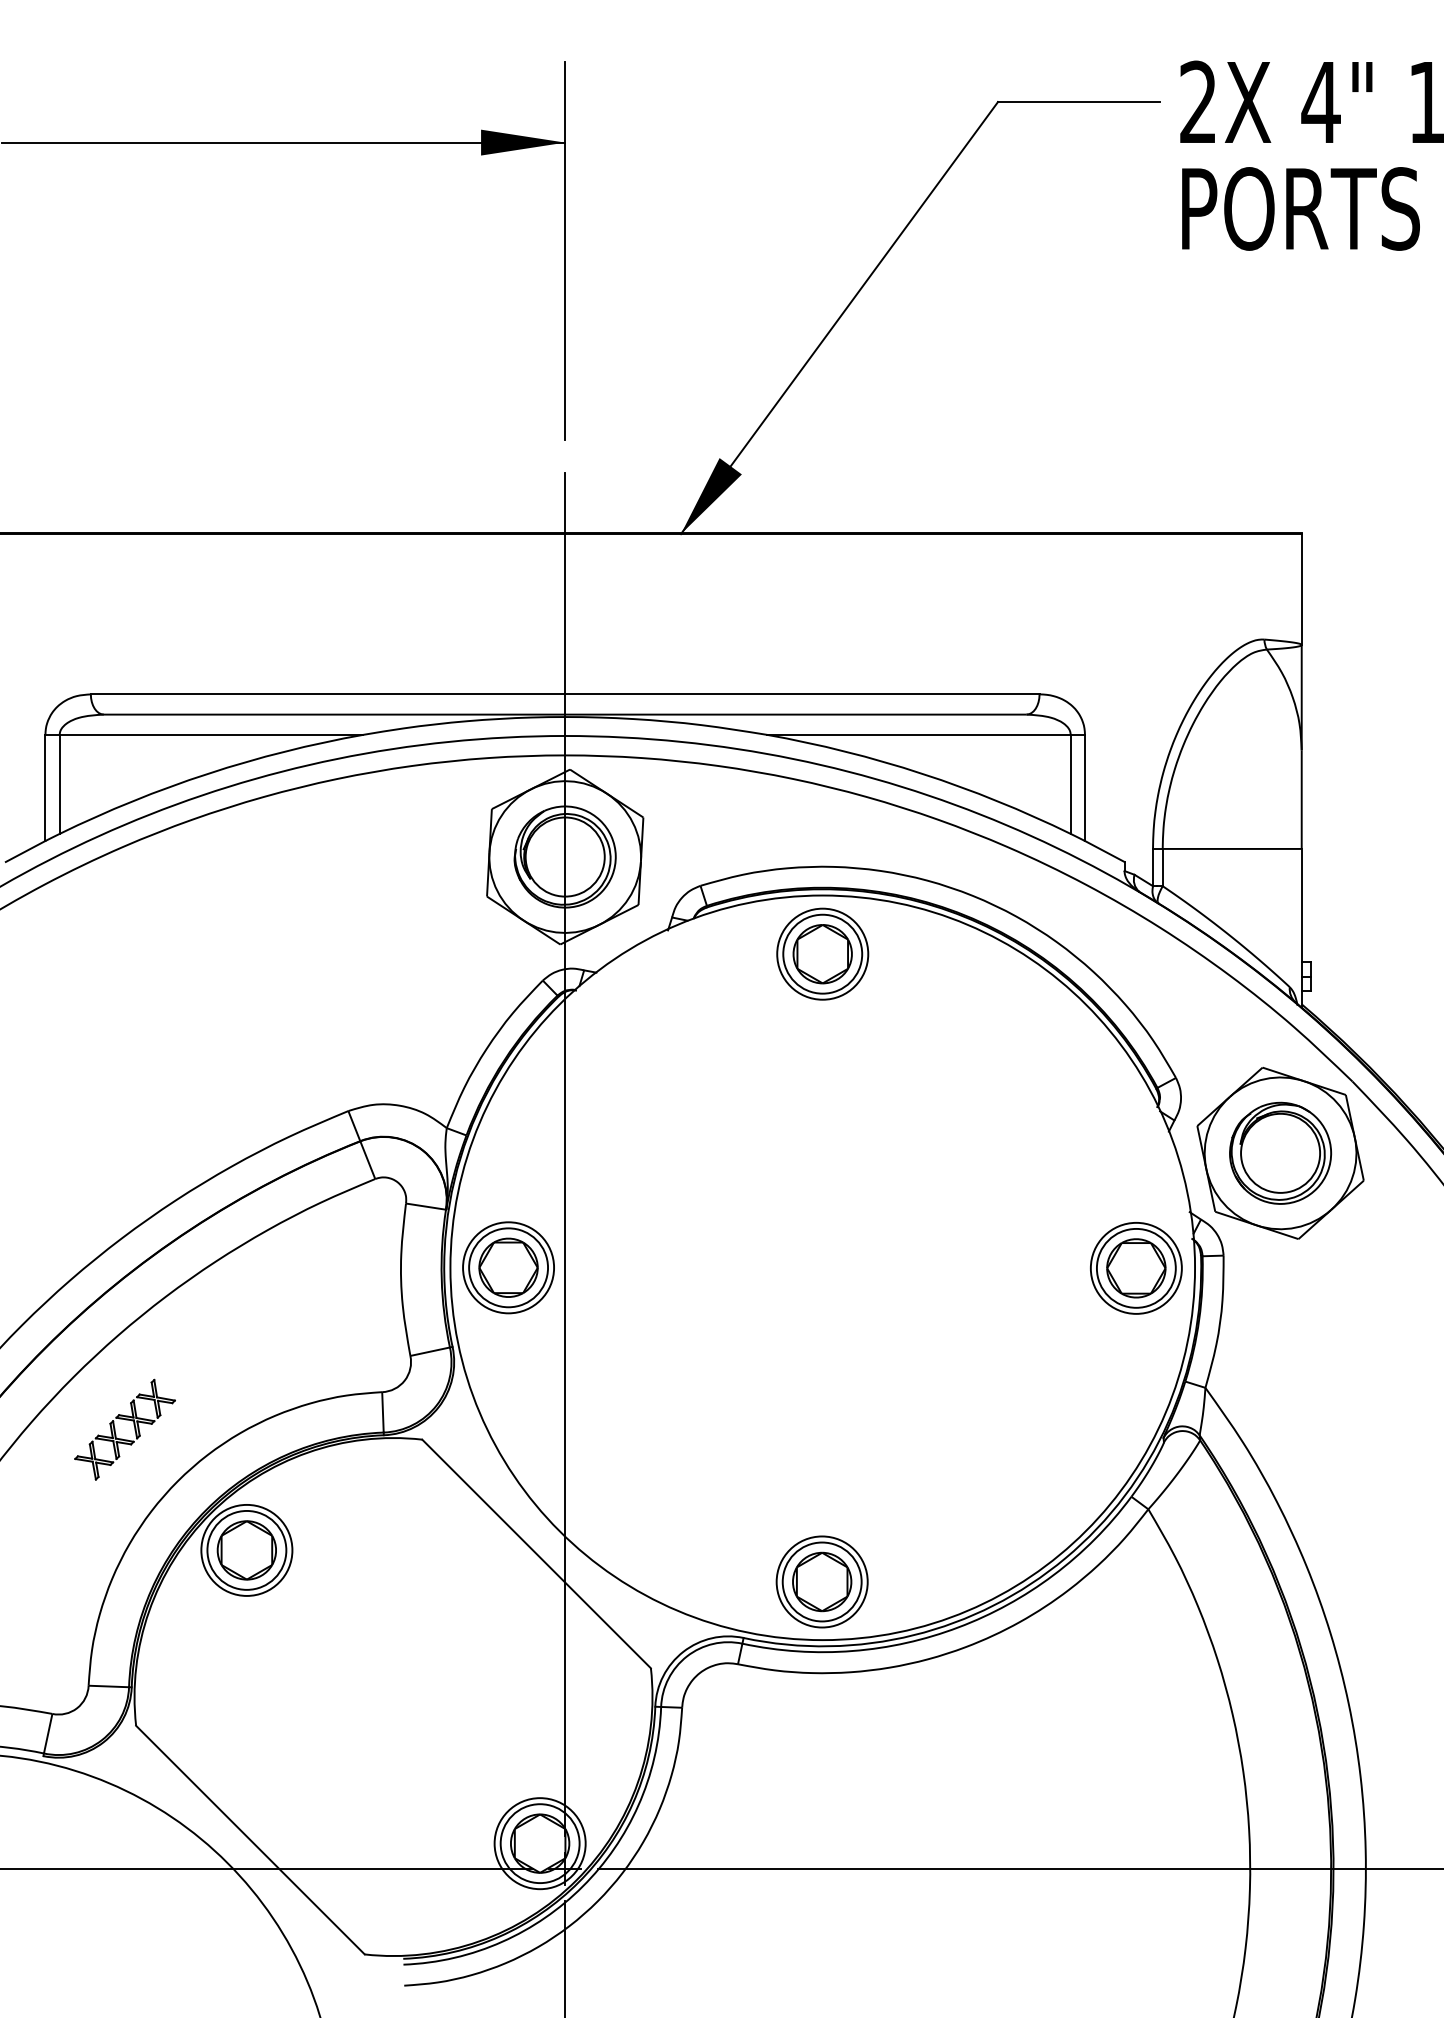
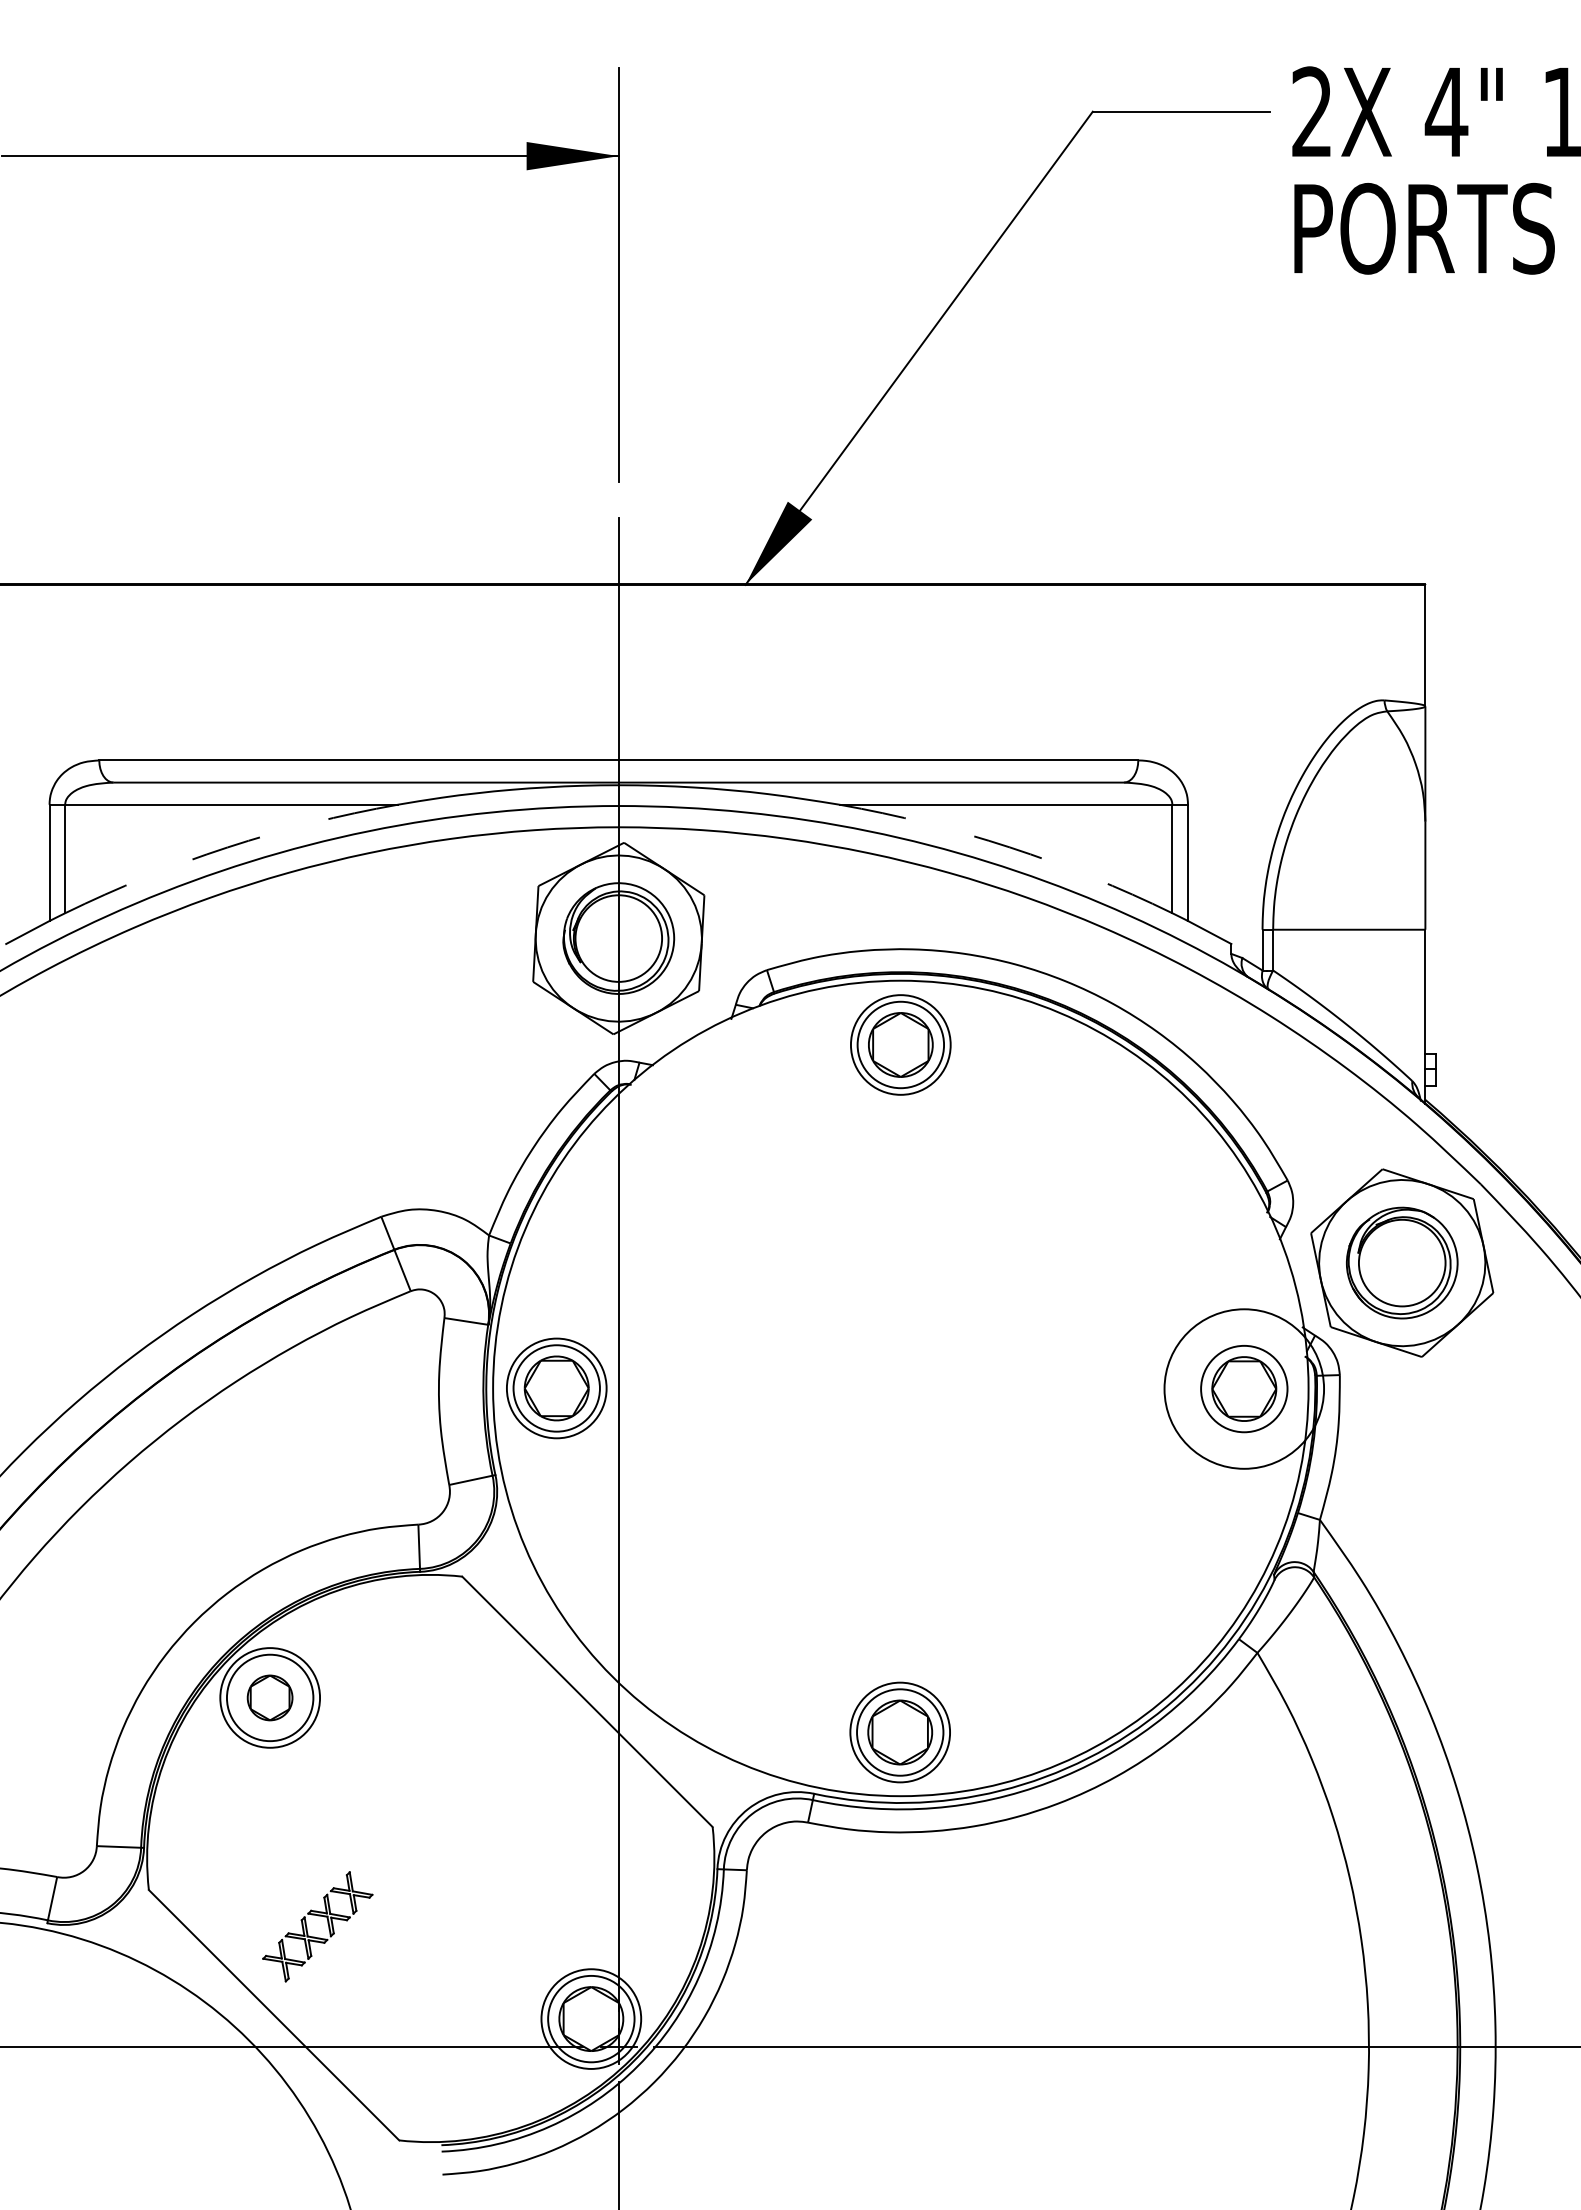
arc: (207, 773) -> (227, 847), solid -> dashed
arc: (921, 773) -> (1009, 847), solid -> dashed
circle: (1136, 1267) -> (1244, 1388), size x1.6
part: (125, 1420) -> (318, 1916), moved
part: (246, 1550) -> (269, 1697), size x0.7

